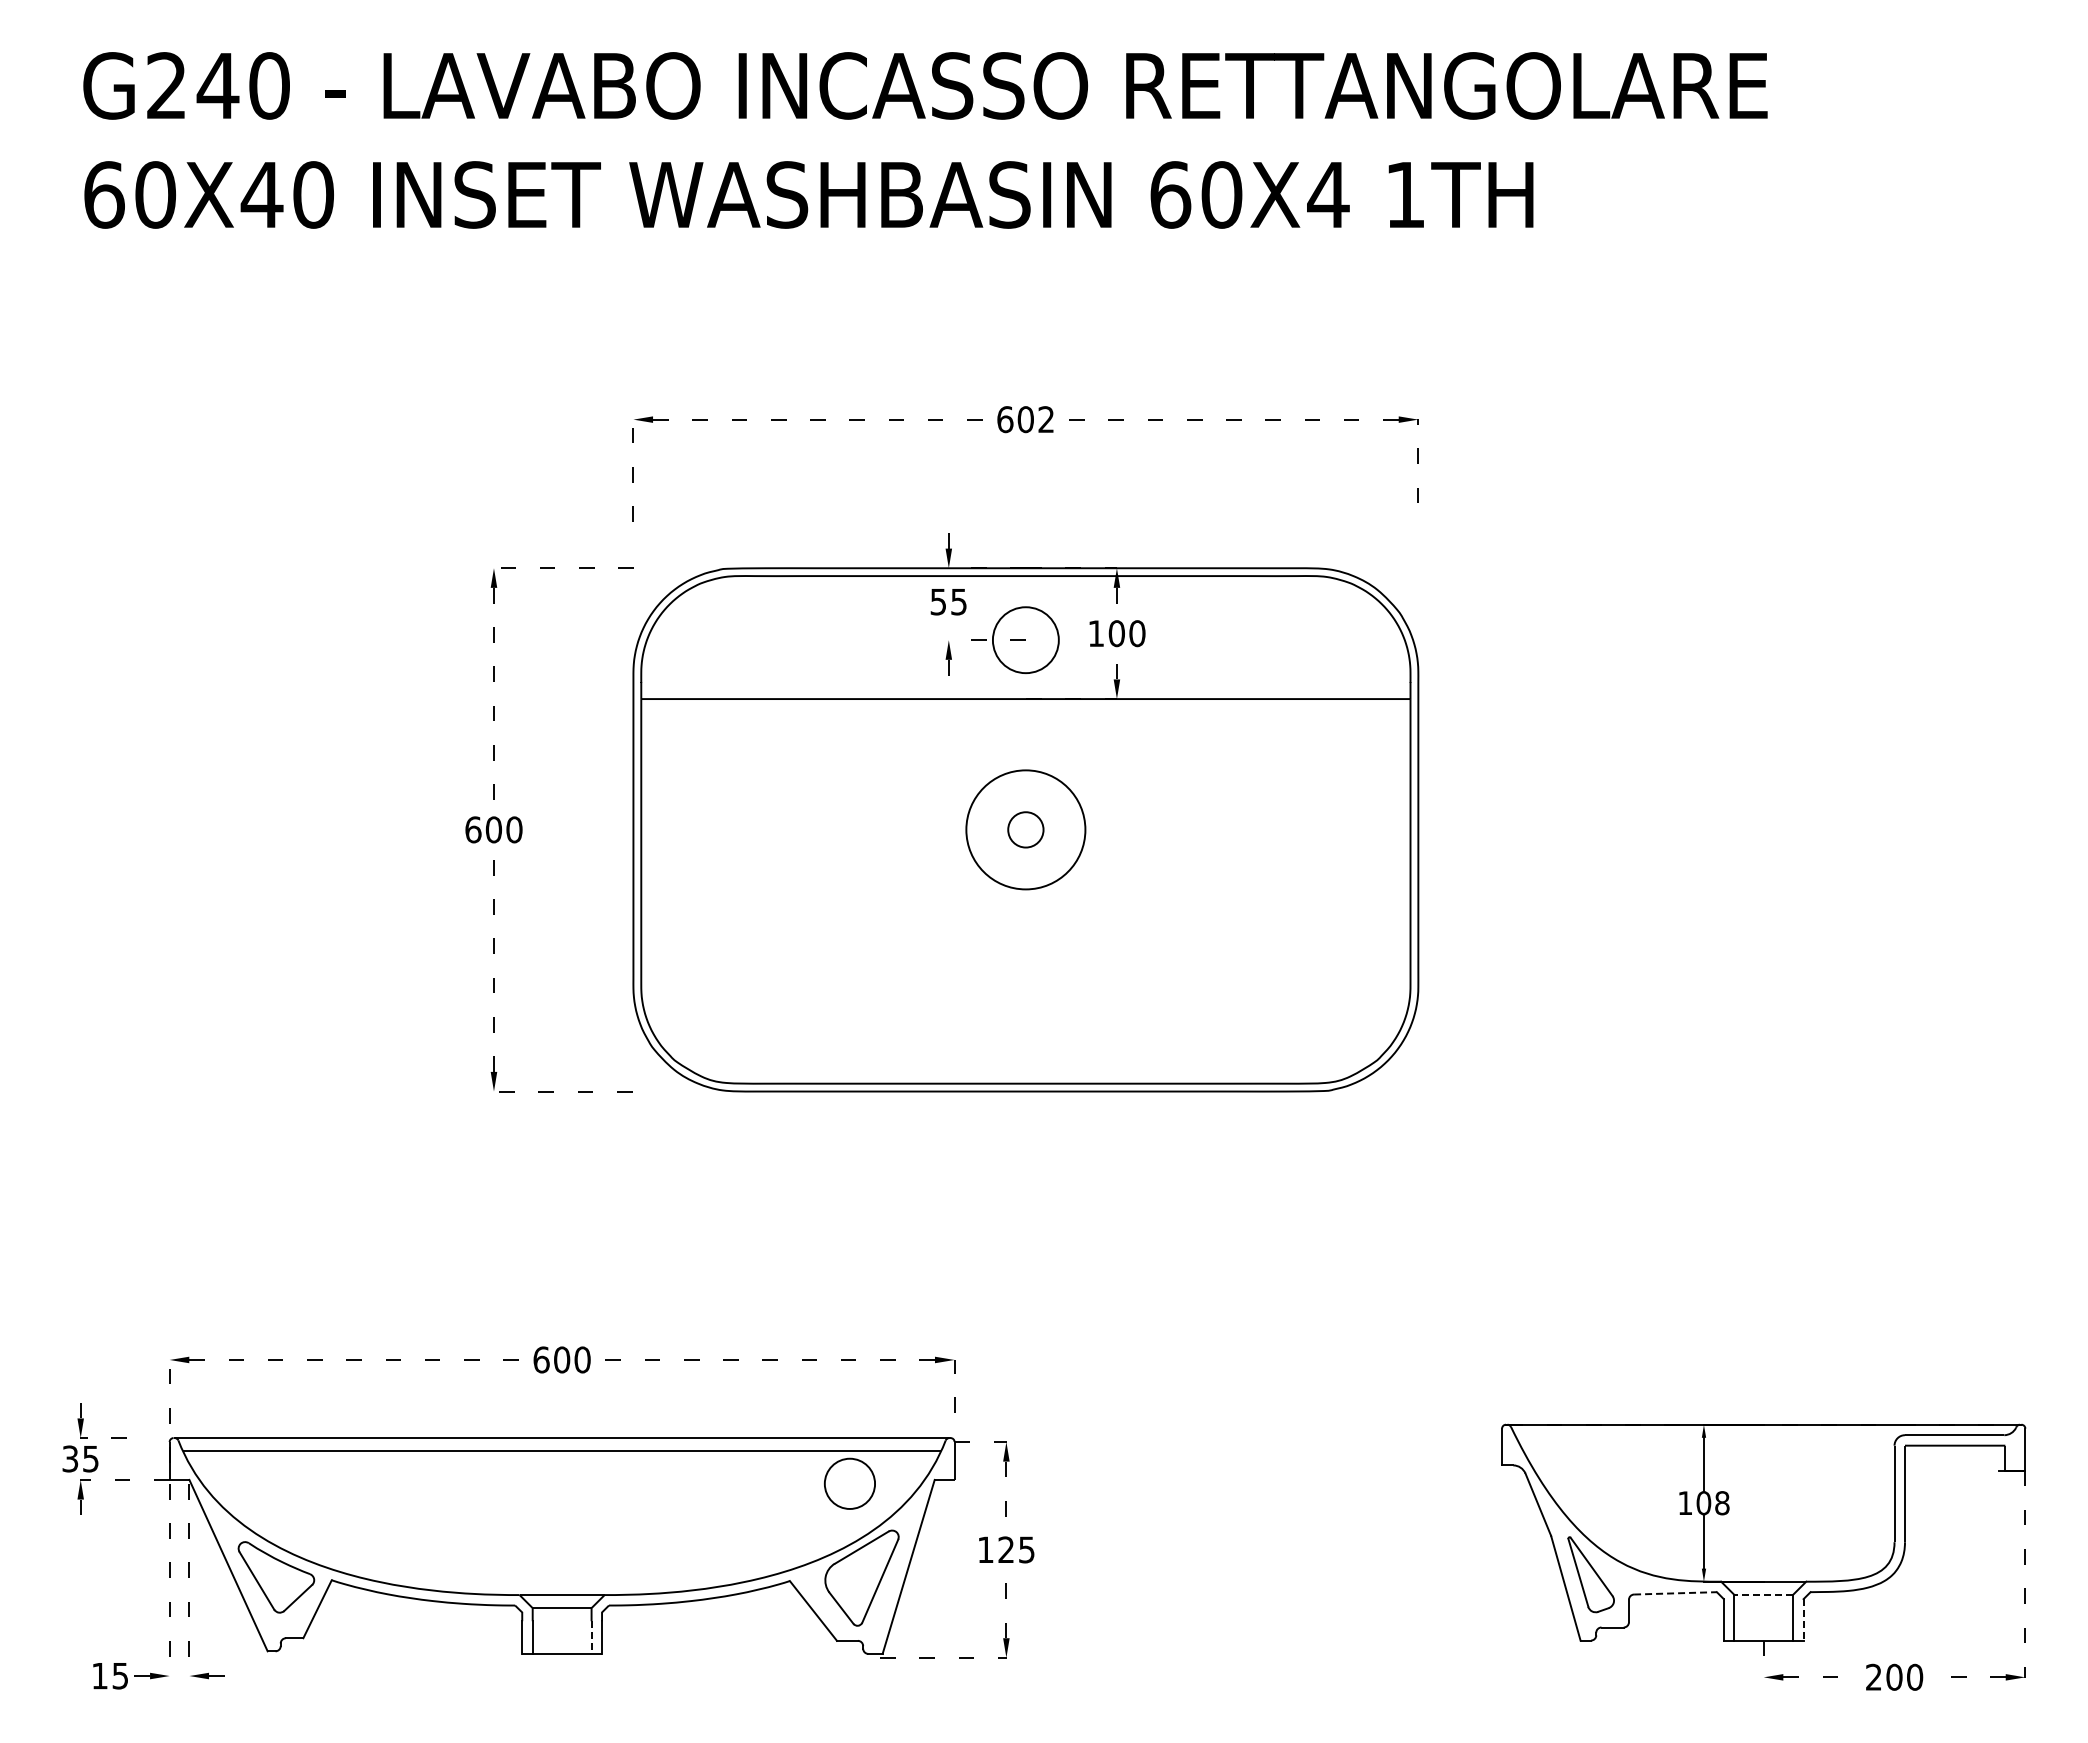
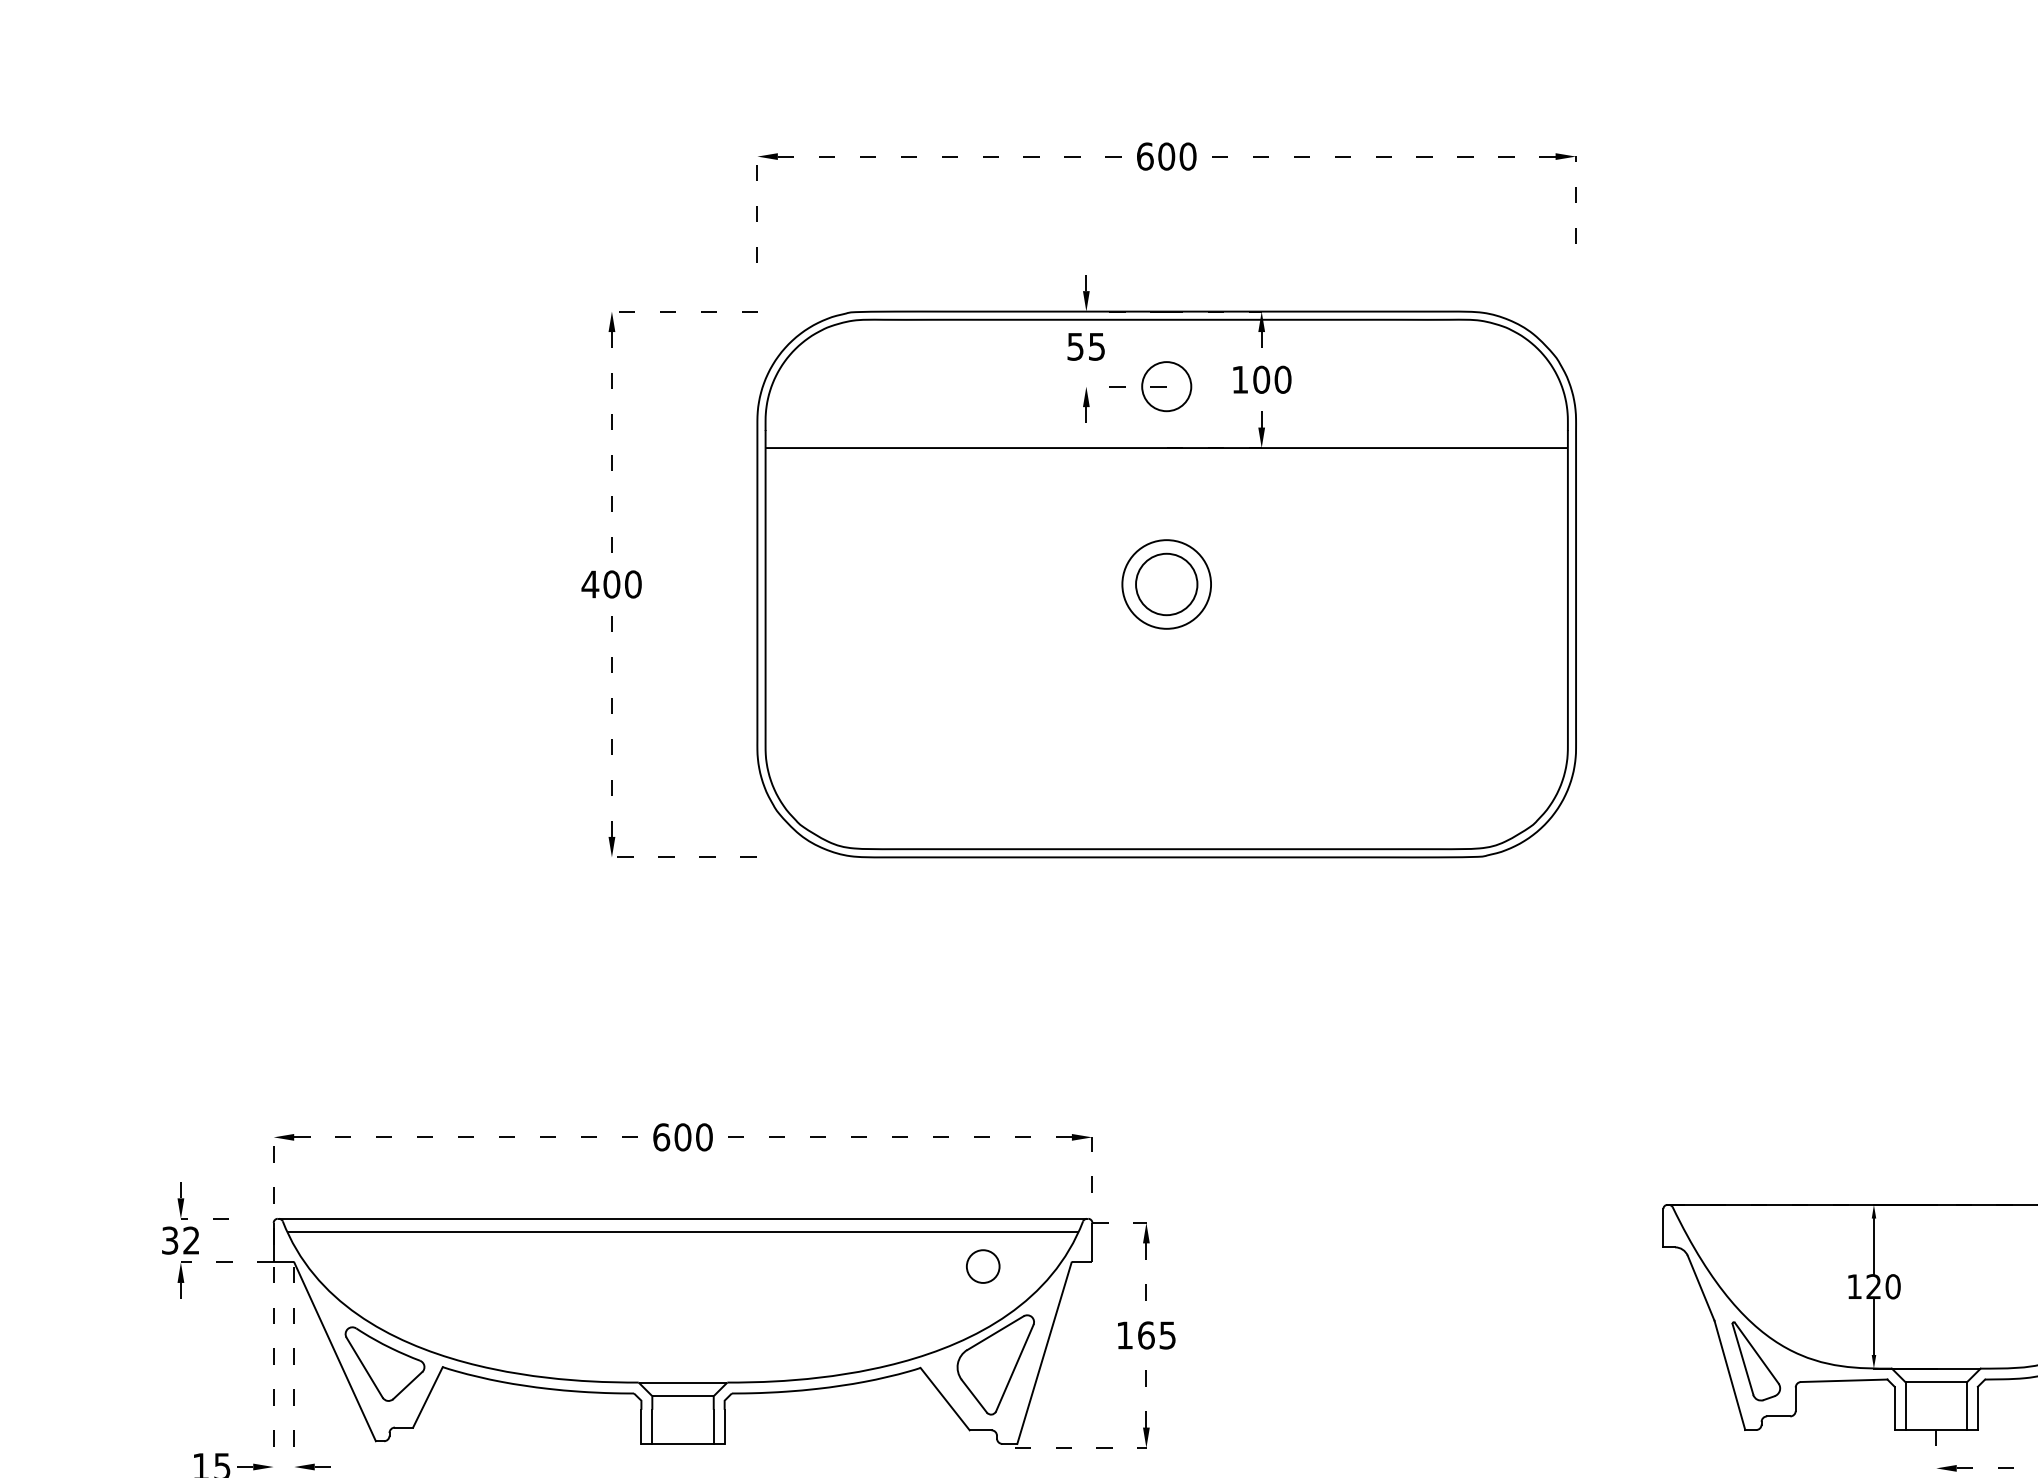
text: (1046, 419) -> (1188, 156), 602 -> 600
circle: (1025, 639) -> (1166, 385), size x0.71
text: (472, 829) -> (589, 584), 600 -> 400
circle: (1025, 829) -> (1166, 584), size x0.71
circle: (1025, 829) -> (1166, 584), size x1.67
text: (90, 1458) -> (191, 1240), 35 -> 32
circle: (849, 1483) -> (982, 1266), size x0.62
text: (1712, 1503) -> (1882, 1287), 108 -> 120
text: (1006, 1549) -> (1146, 1335), 125 -> 165
line: (1675, 1593) -> (1844, 1380), dashed -> solid
line: (1763, 1594) -> (1936, 1381), dashed -> solid
line: (1803, 1619) -> (1977, 1408), dashed -> solid
line: (591, 1638) -> (713, 1427), dashed -> solid

